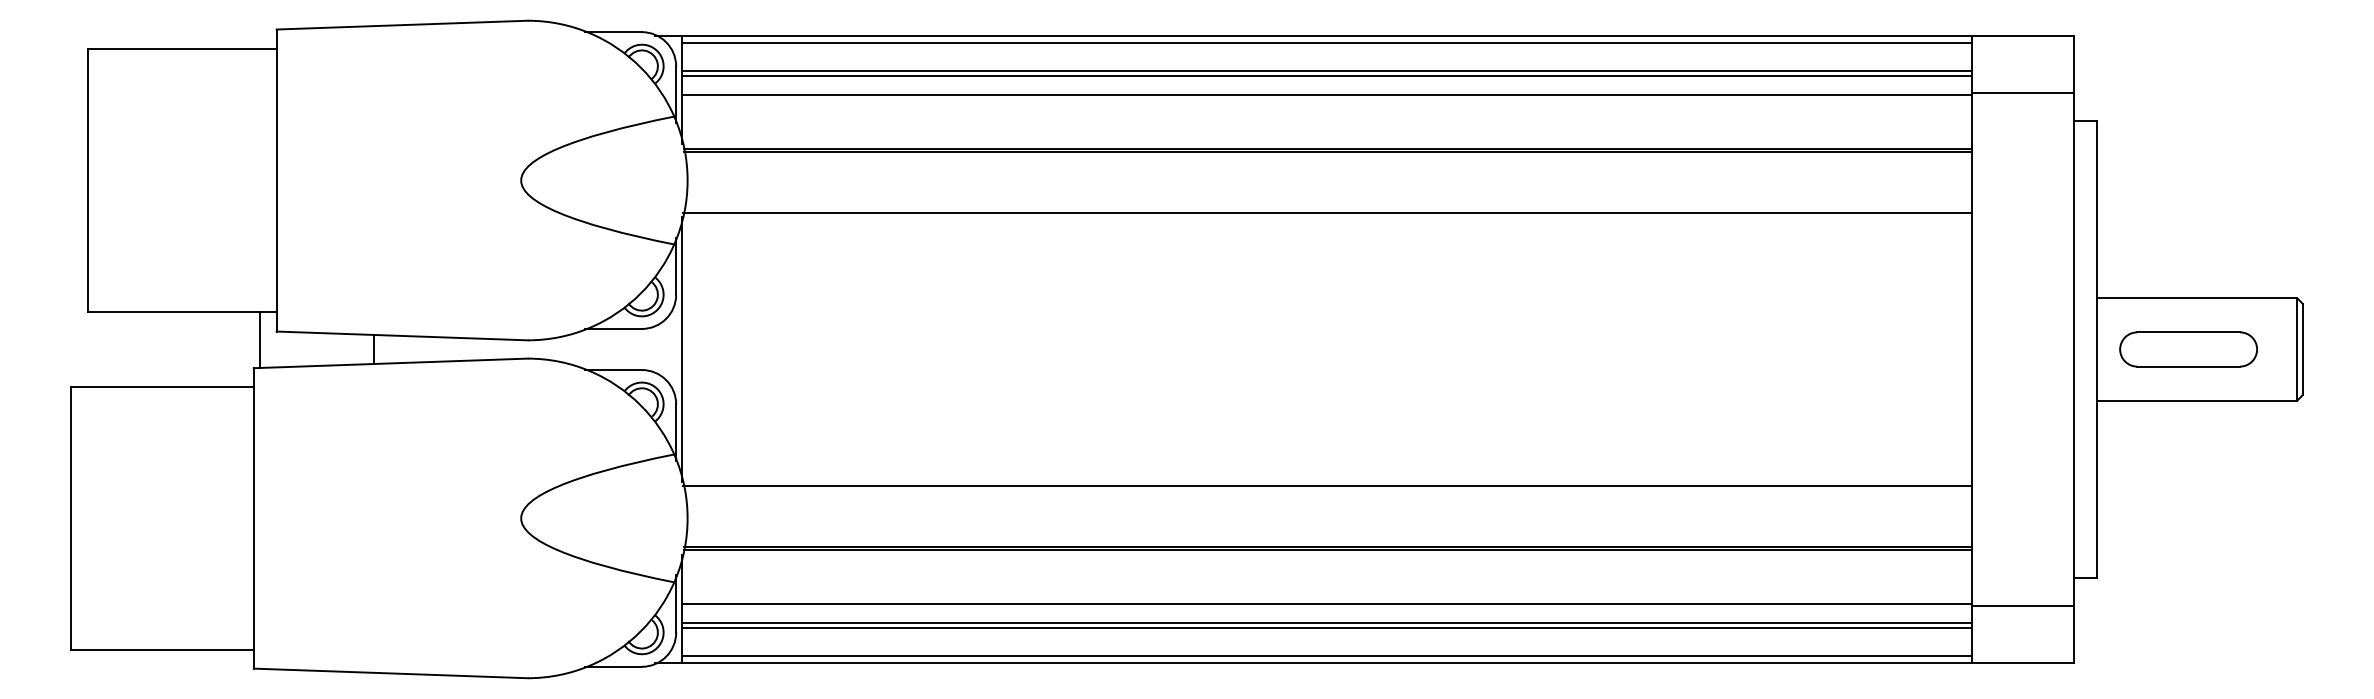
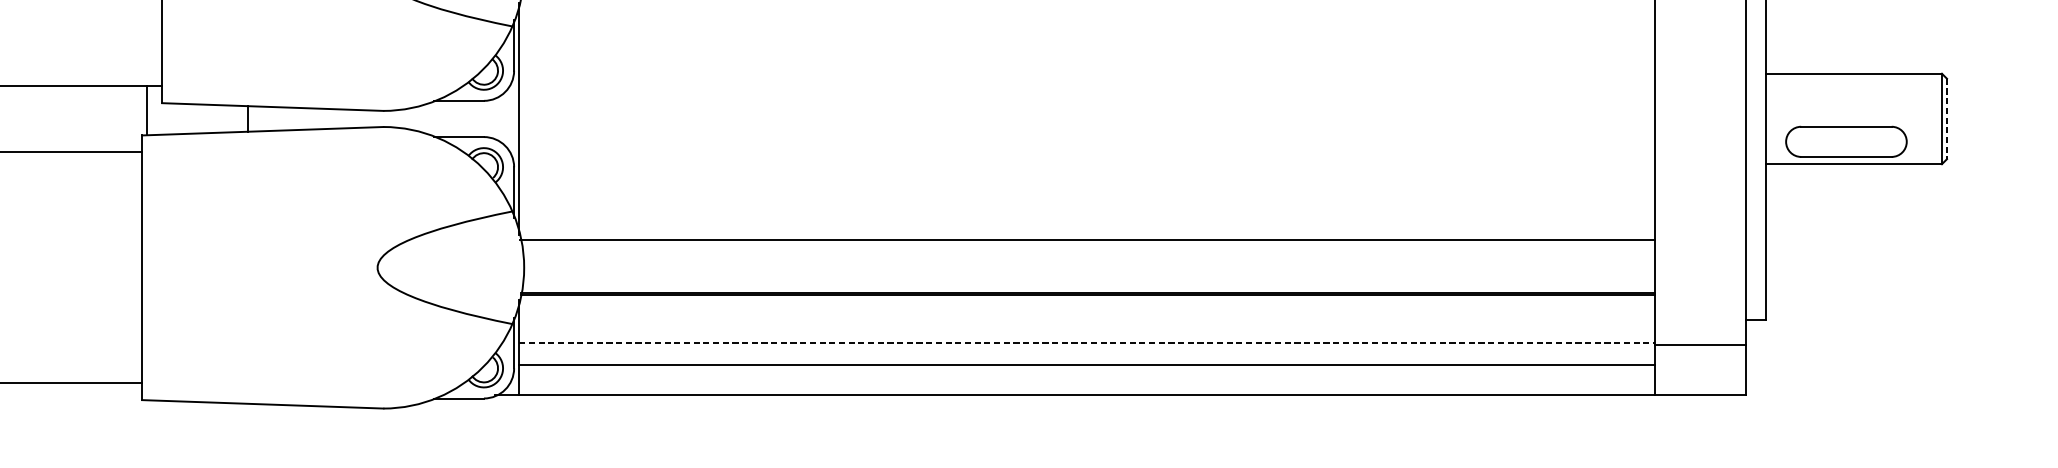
part: (2188, 349) -> (1846, 141), moved
line: (2302, 349) -> (1946, 118), solid -> dashed
line: (1326, 603) -> (1086, 342), solid -> dashed
line: (1326, 622) -> (1086, 359), removed
line: (1326, 656) -> (1086, 389), removed

